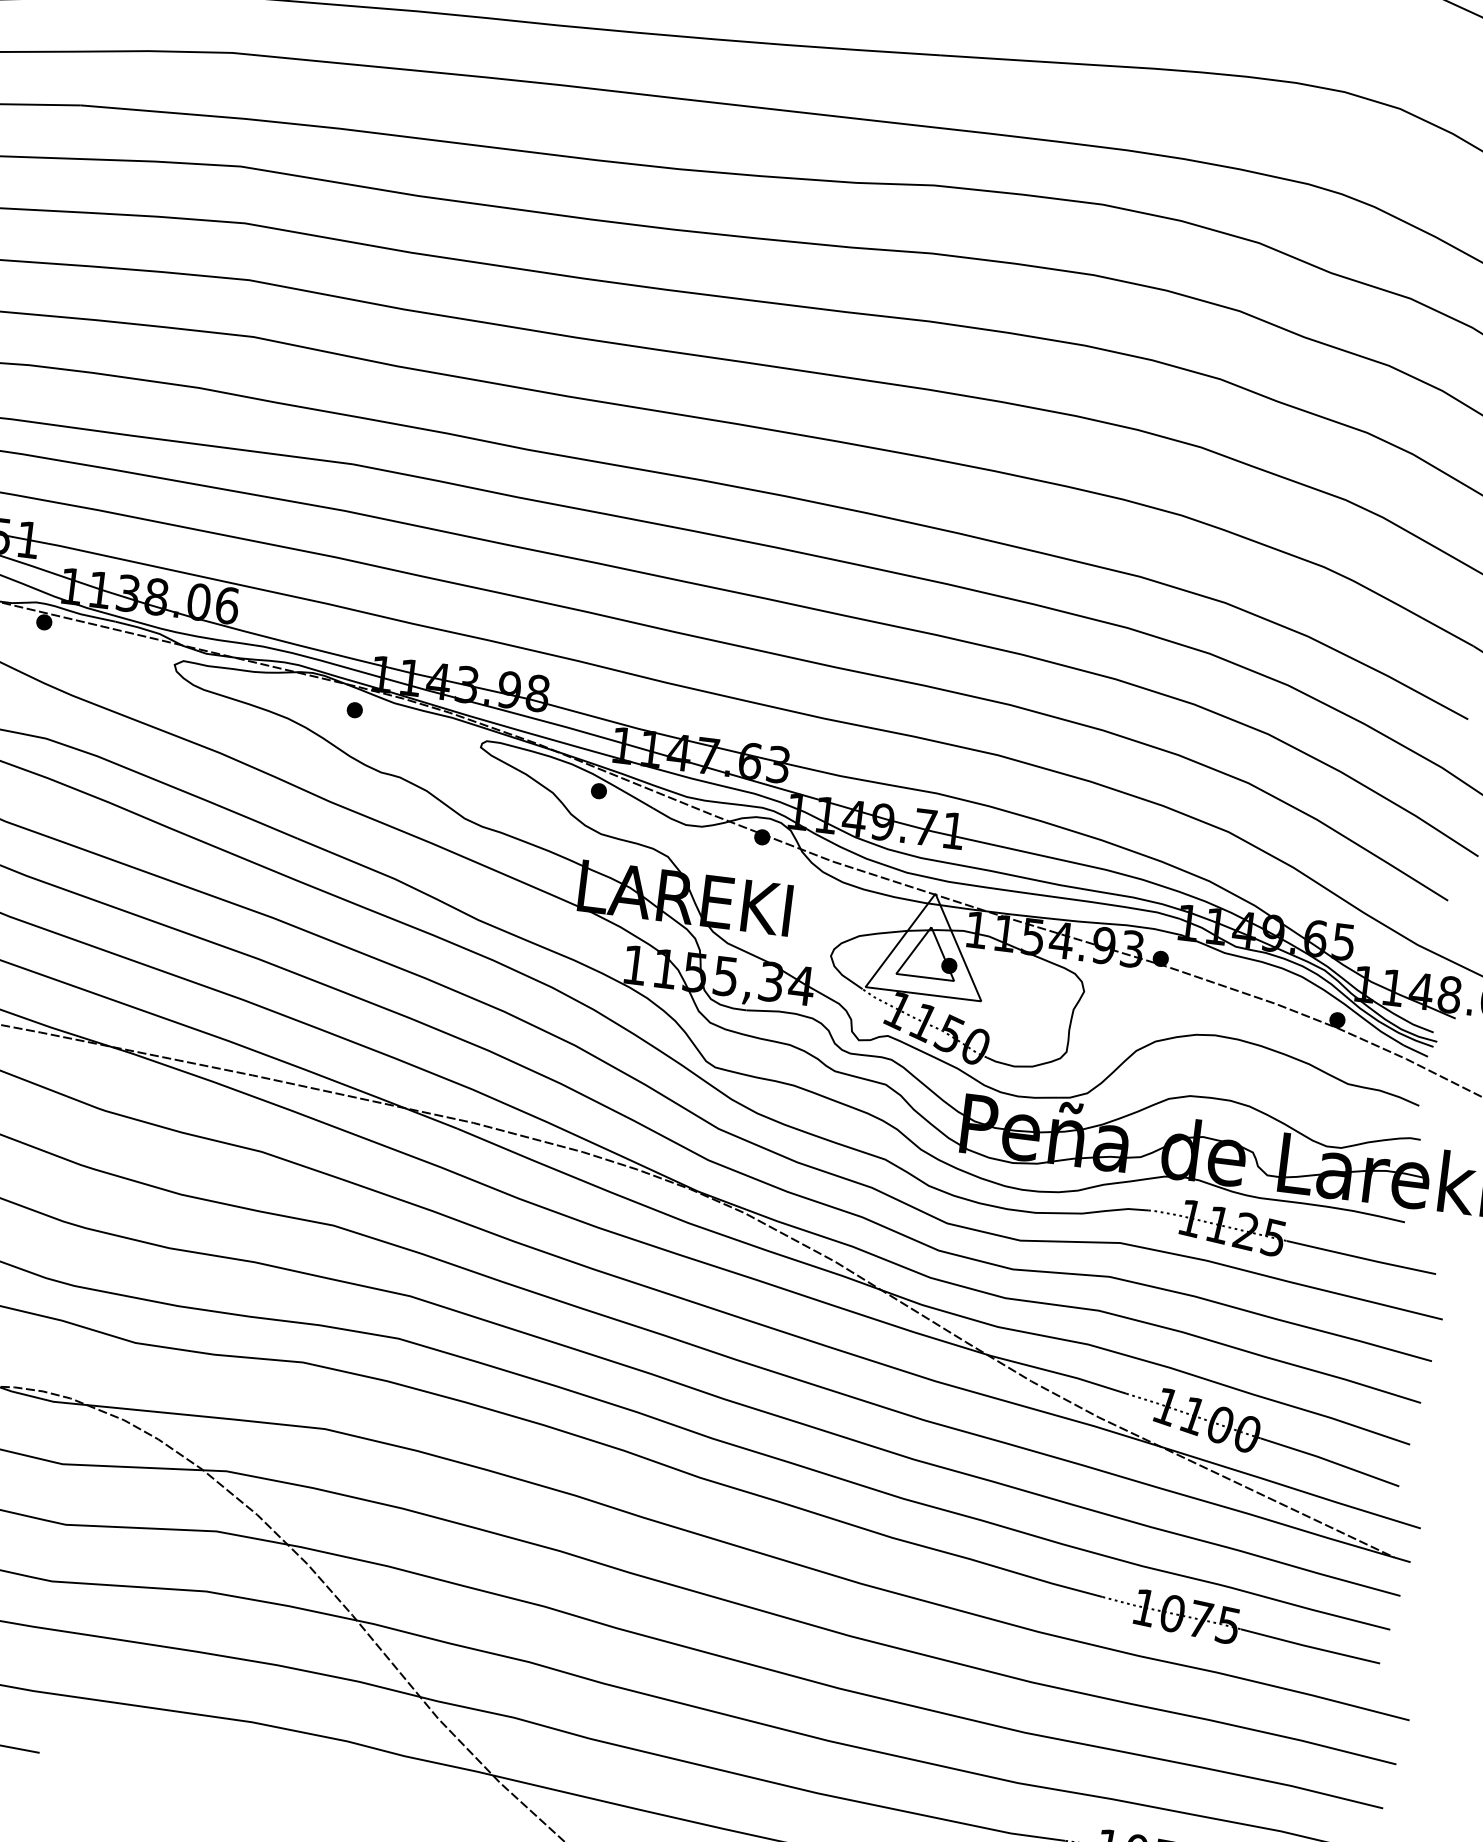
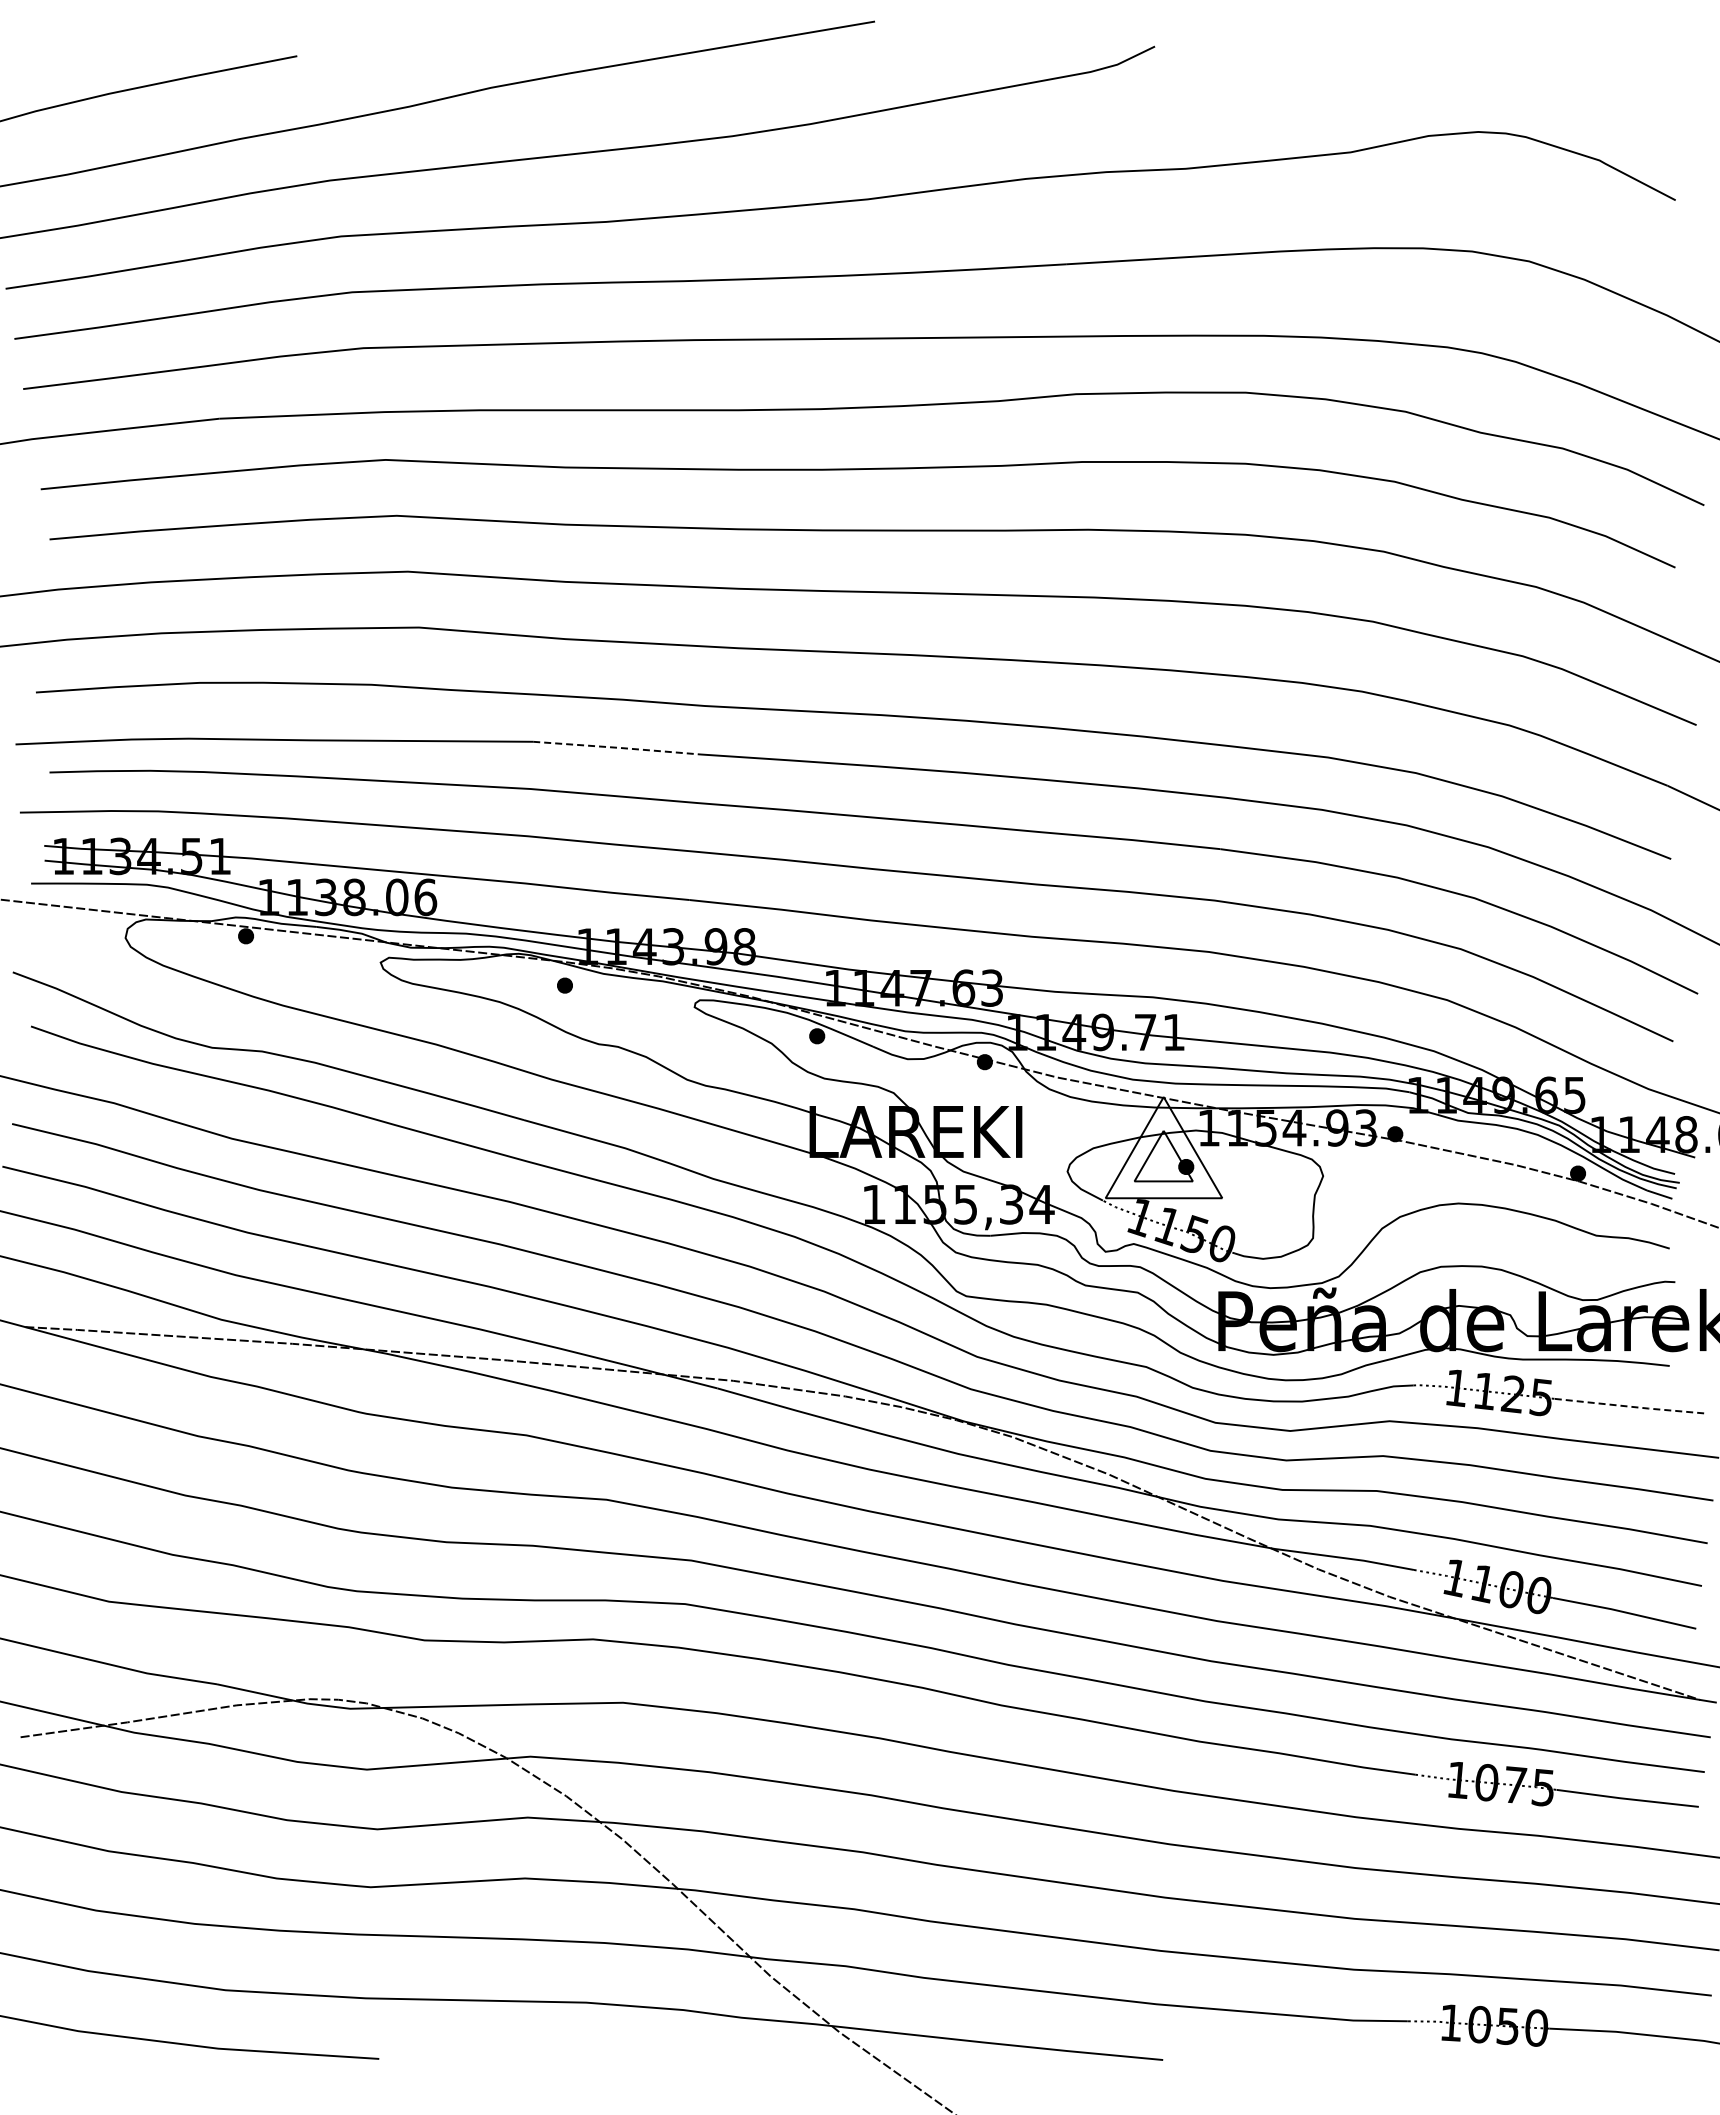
line: (435, 480) -> (617, 747), solid -> dashed
line: (1361, 1257) -> (1630, 1406), solid -> dashed

